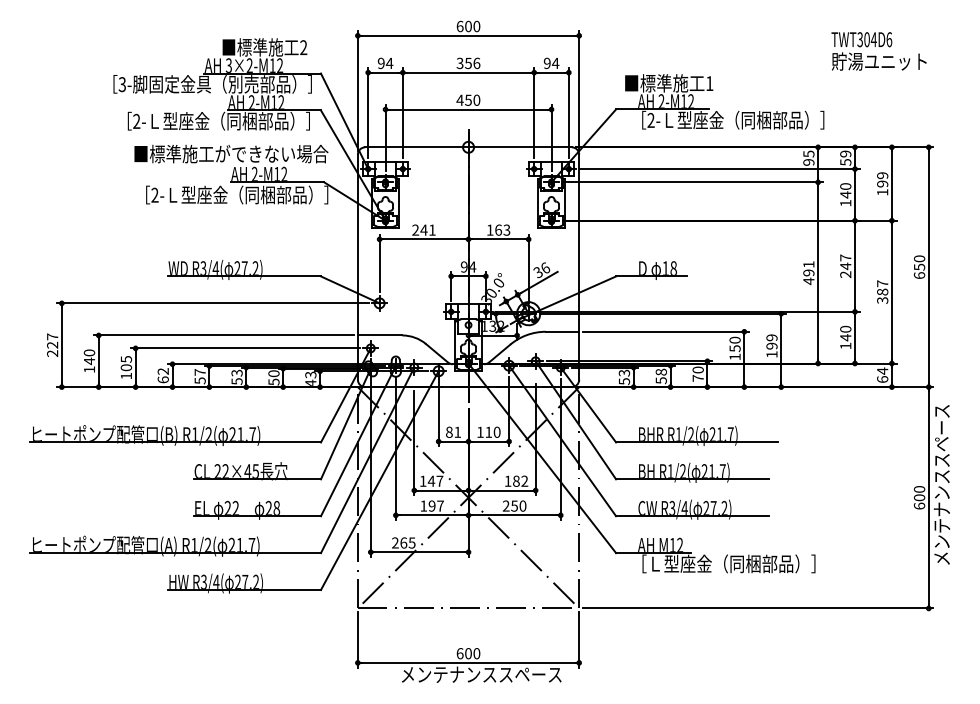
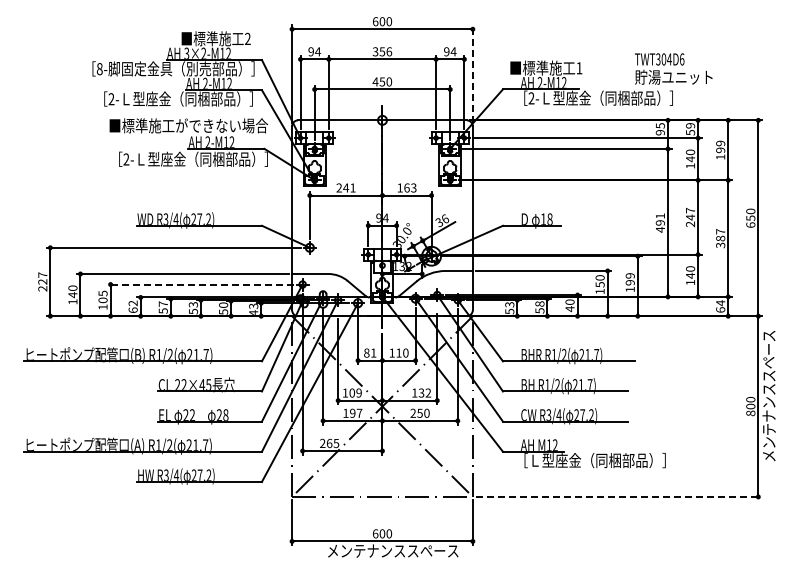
text: (878, 50) -> (673, 68), moved
text: (122, 85) -> (99, 69), 3- -> 8-
line: (578, 91) -> (472, 74), solid -> dashed
line: (244, 348) -> (199, 284), solid -> dashed
text: (697, 378) -> (569, 309), 70 -> 40
text: (435, 480) -> (355, 392), 147 -> 109
text: (516, 480) -> (421, 392), 182 -> 132
text: (919, 506) -> (750, 413), 600 -> 800
line: (758, 607) -> (619, 496), solid -> dashed

